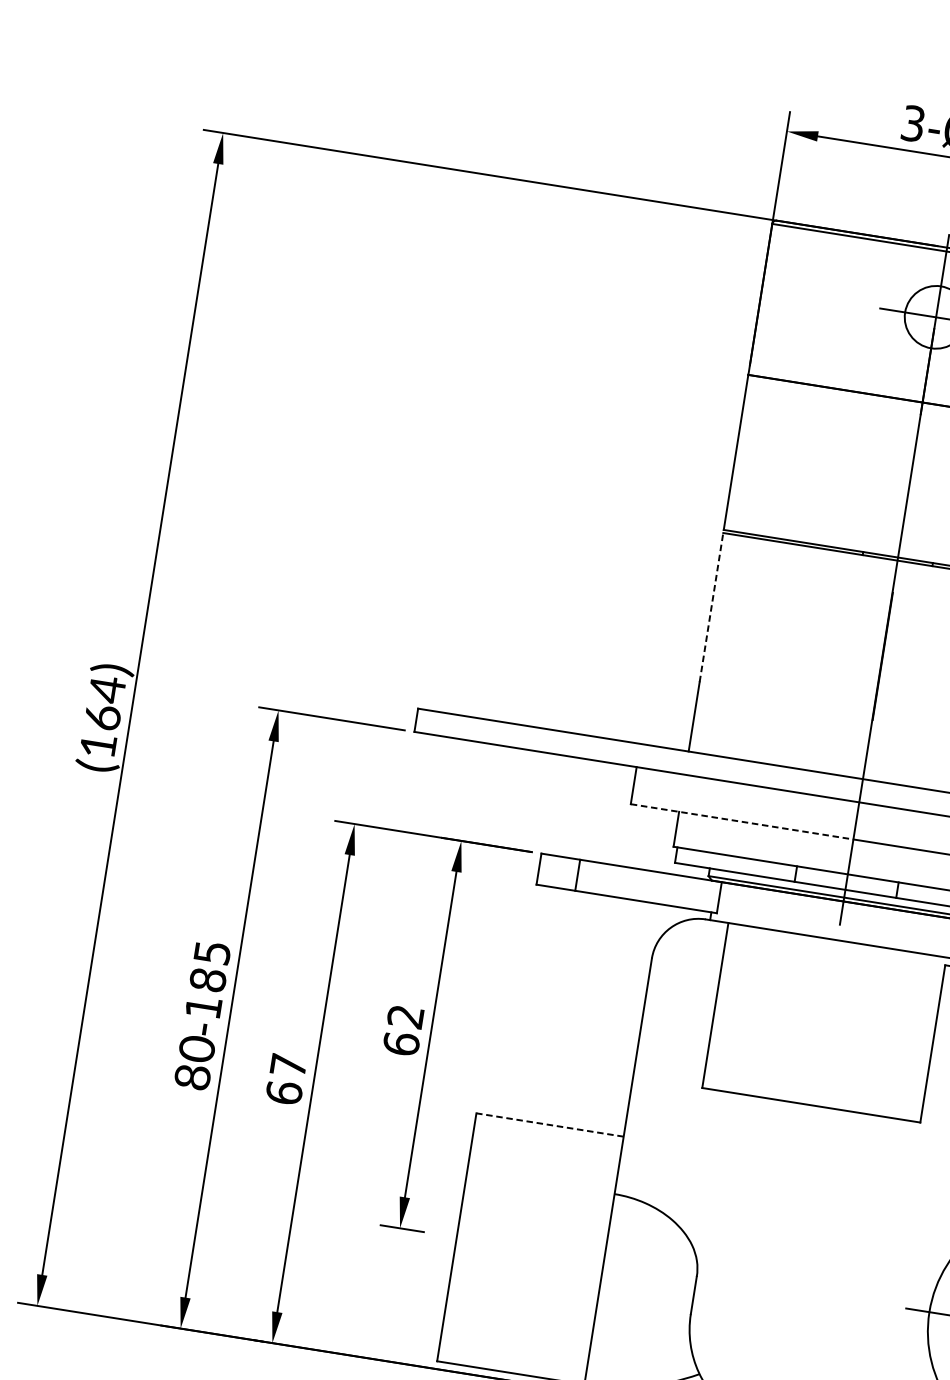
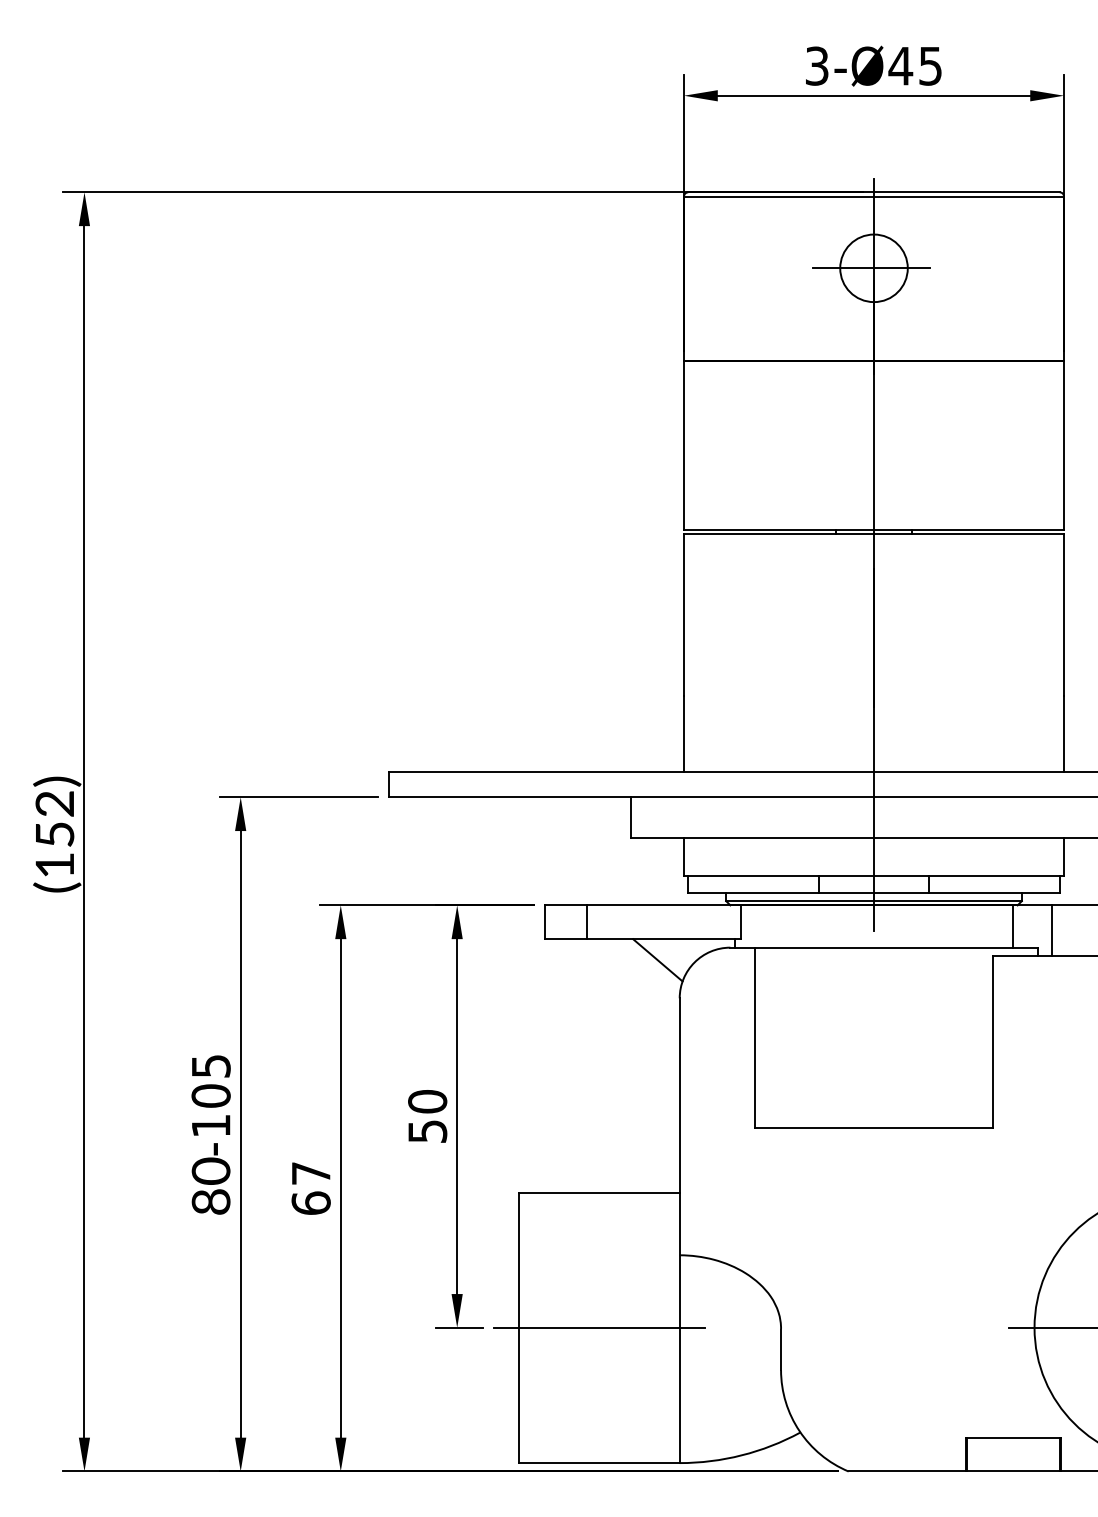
line: (711, 607) -> (683, 614), dashed -> solid
text: (104, 702) -> (54, 818), (164) -> (152)
line: (742, 821) -> (752, 837), dashed -> solid
line: (637, 920) -> (657, 960), added
text: (207, 979) -> (210, 1095), -185 -> -105
text: (403, 1030) -> (427, 1116), 62 -> 50
line: (549, 1124) -> (598, 1192), dashed -> solid
line: (530, 1248) -> (599, 1327), added

